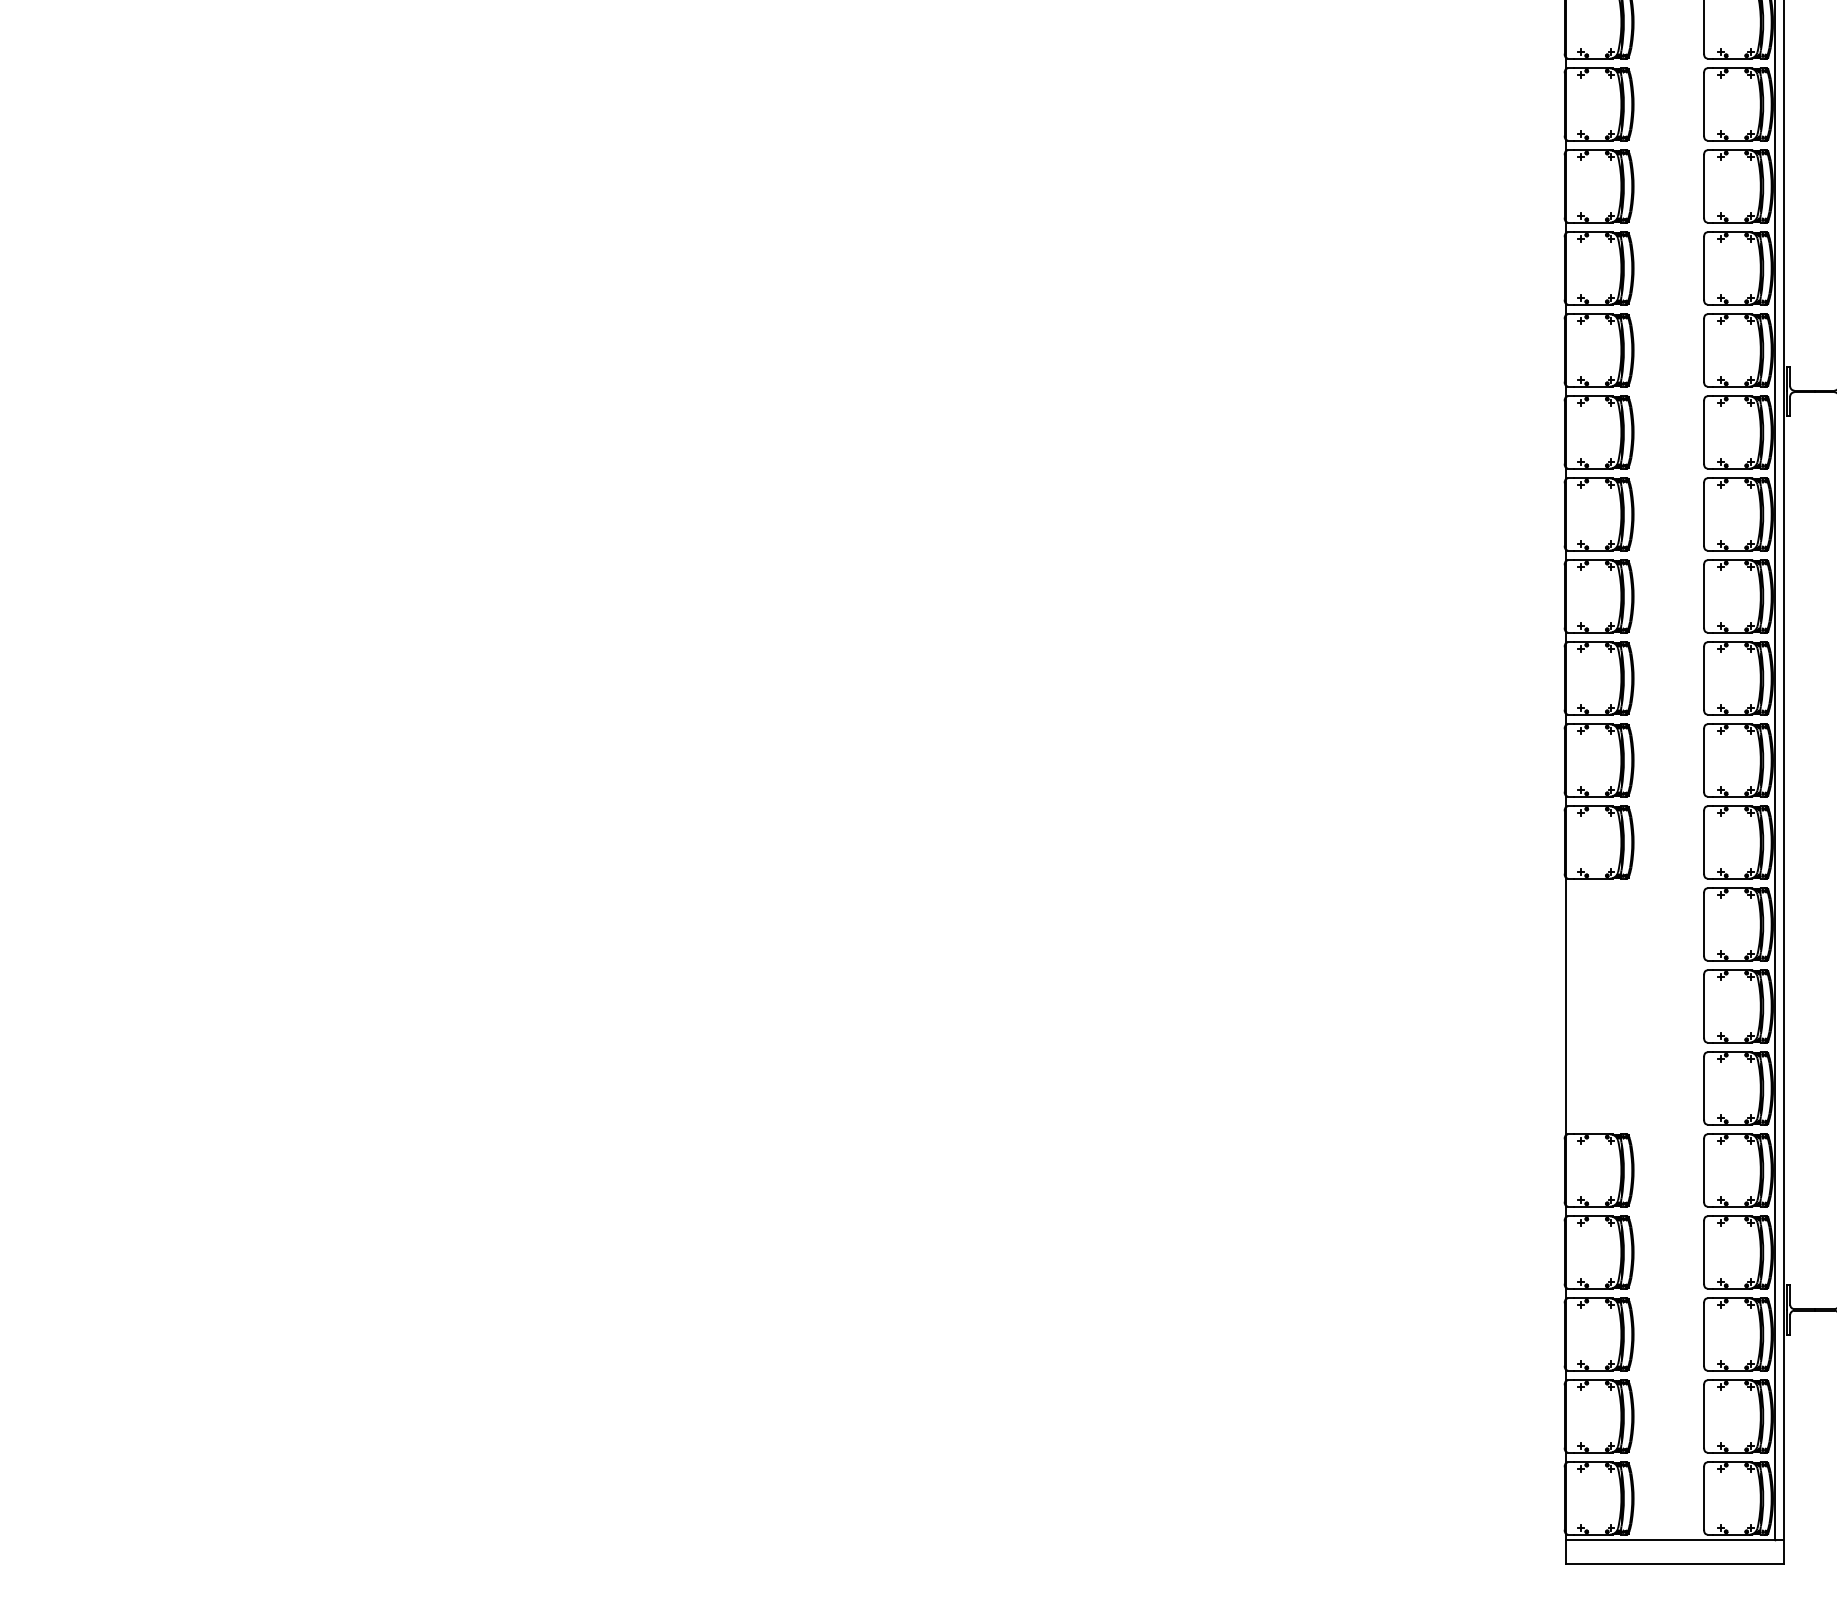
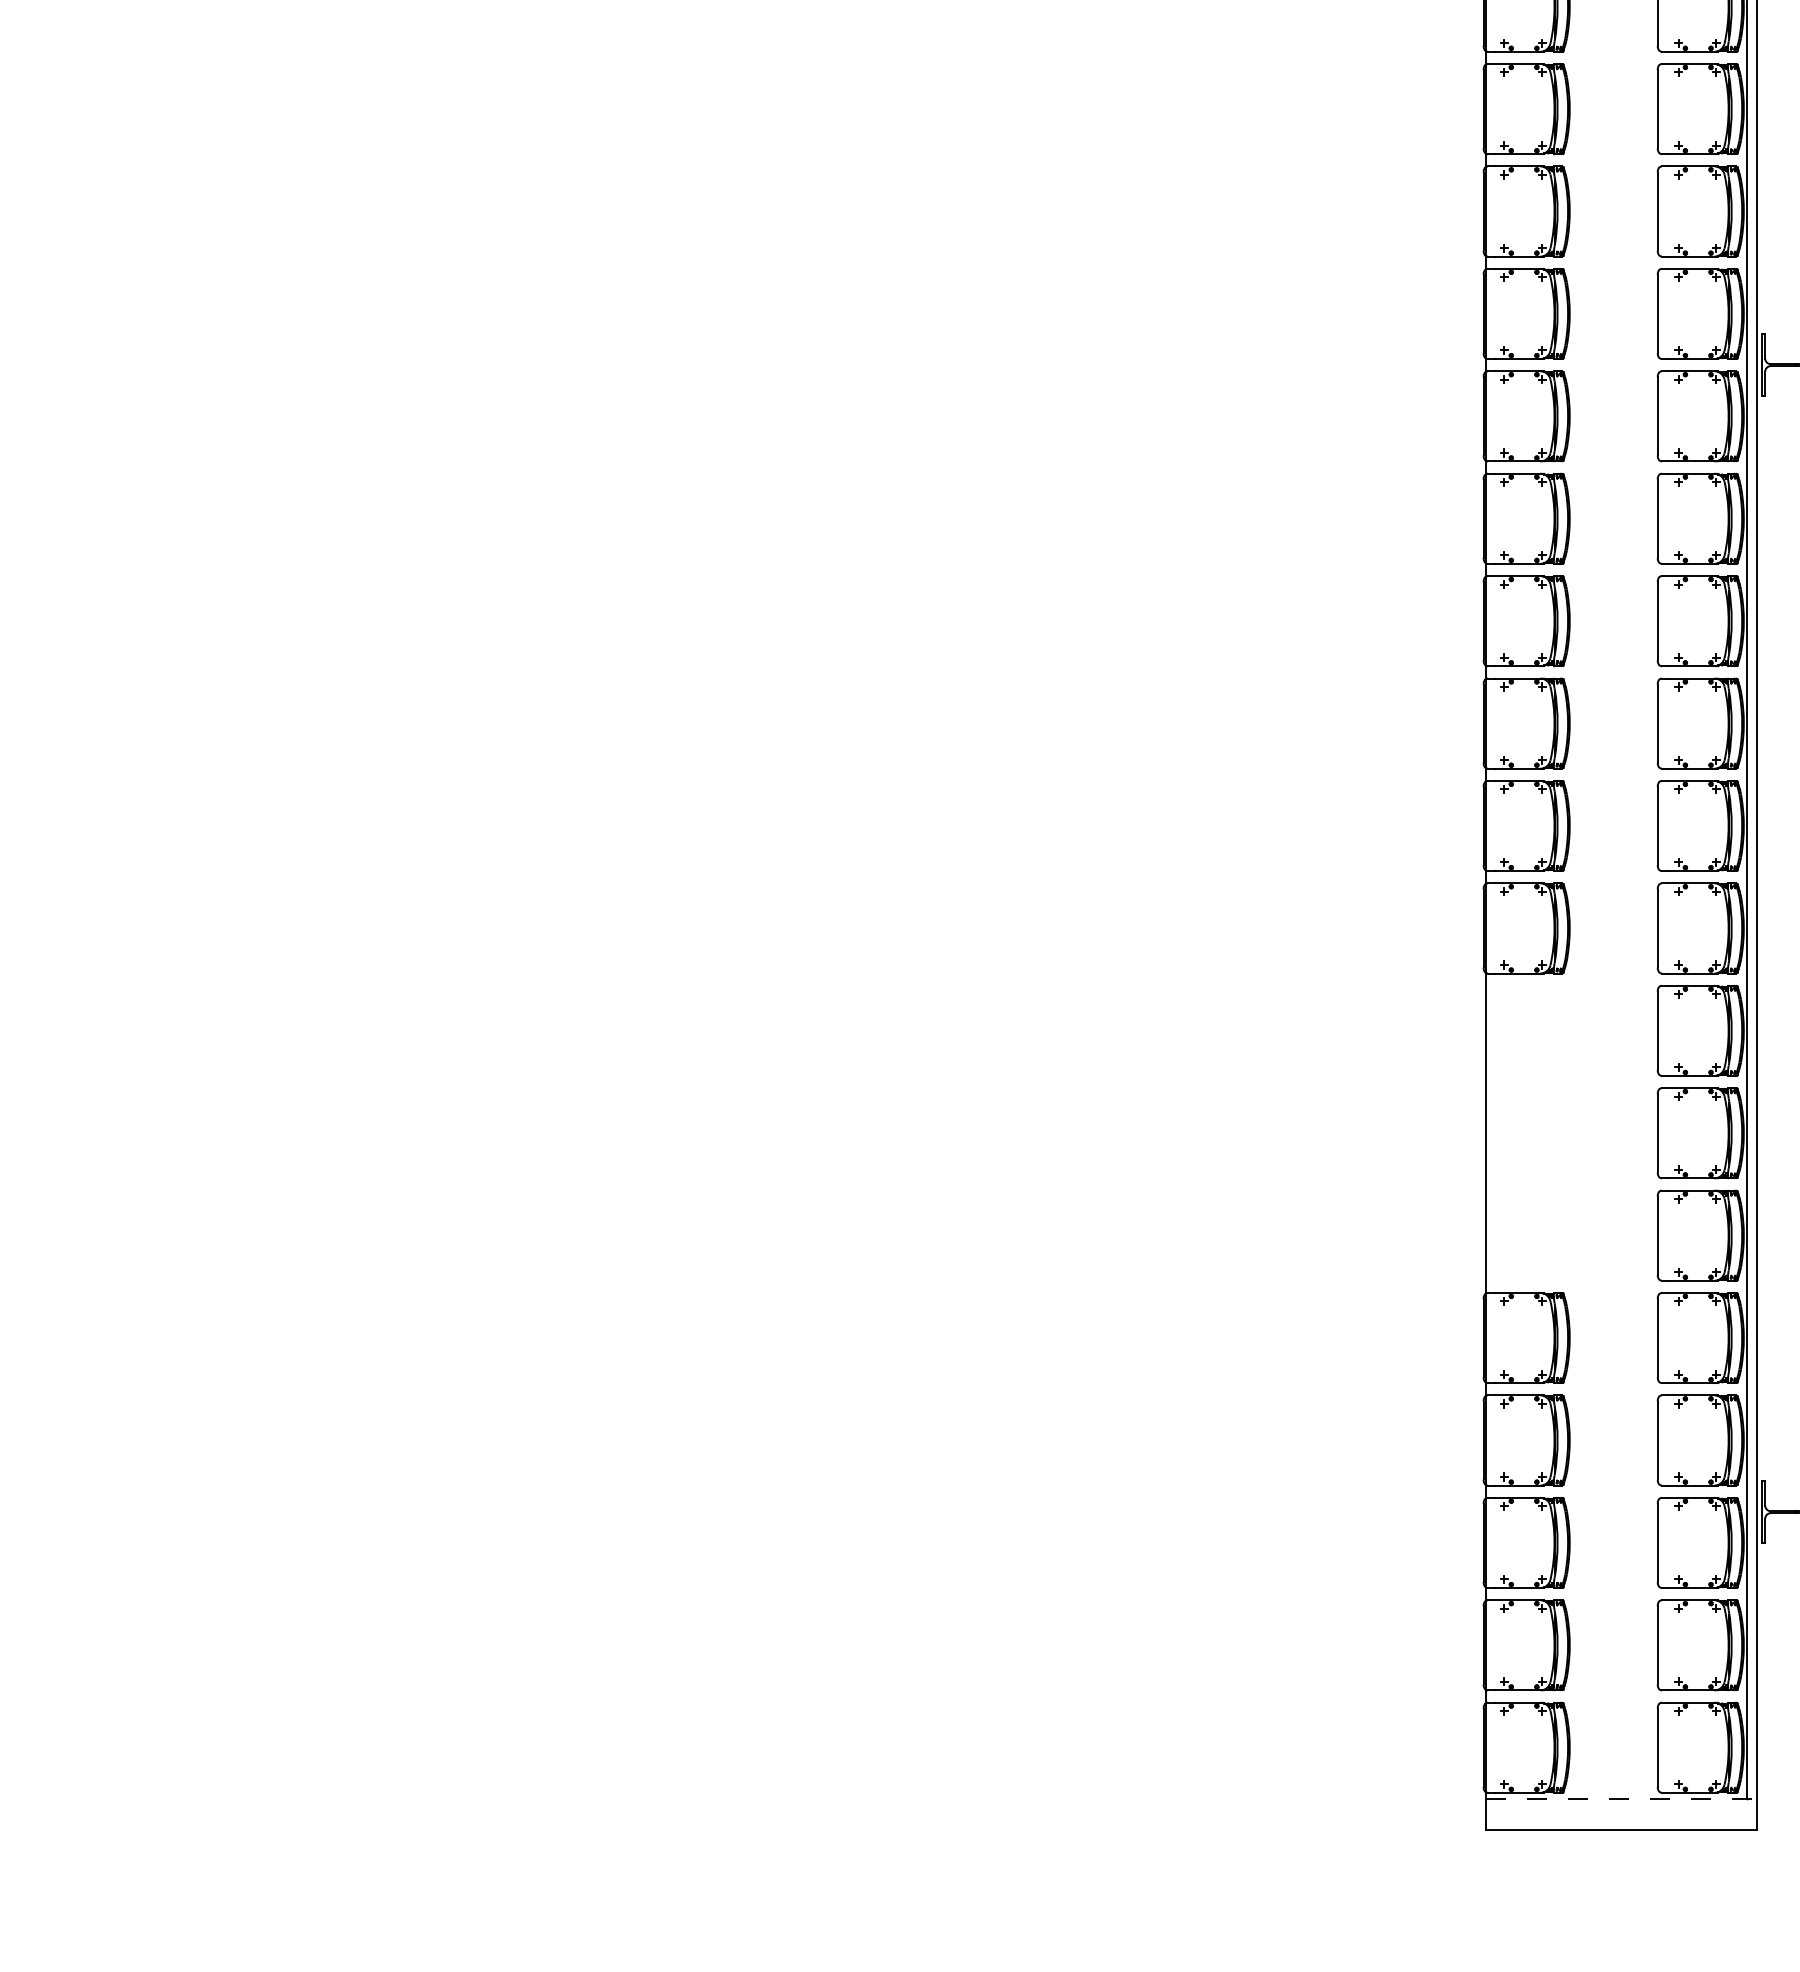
line: (1675, 1539) -> (1622, 1798), solid -> dashed

